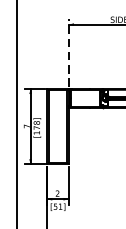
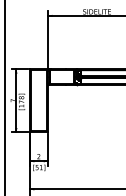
line: (69, 52) -> (48, 39), dashed -> solid

